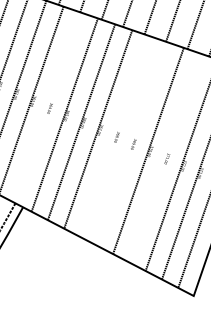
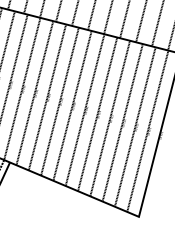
line: (48, 107) -> (22, 88), added
line: (114, 136) -> (72, 105), added
line: (130, 142) -> (84, 109), added
line: (165, 158) -> (110, 118), added

